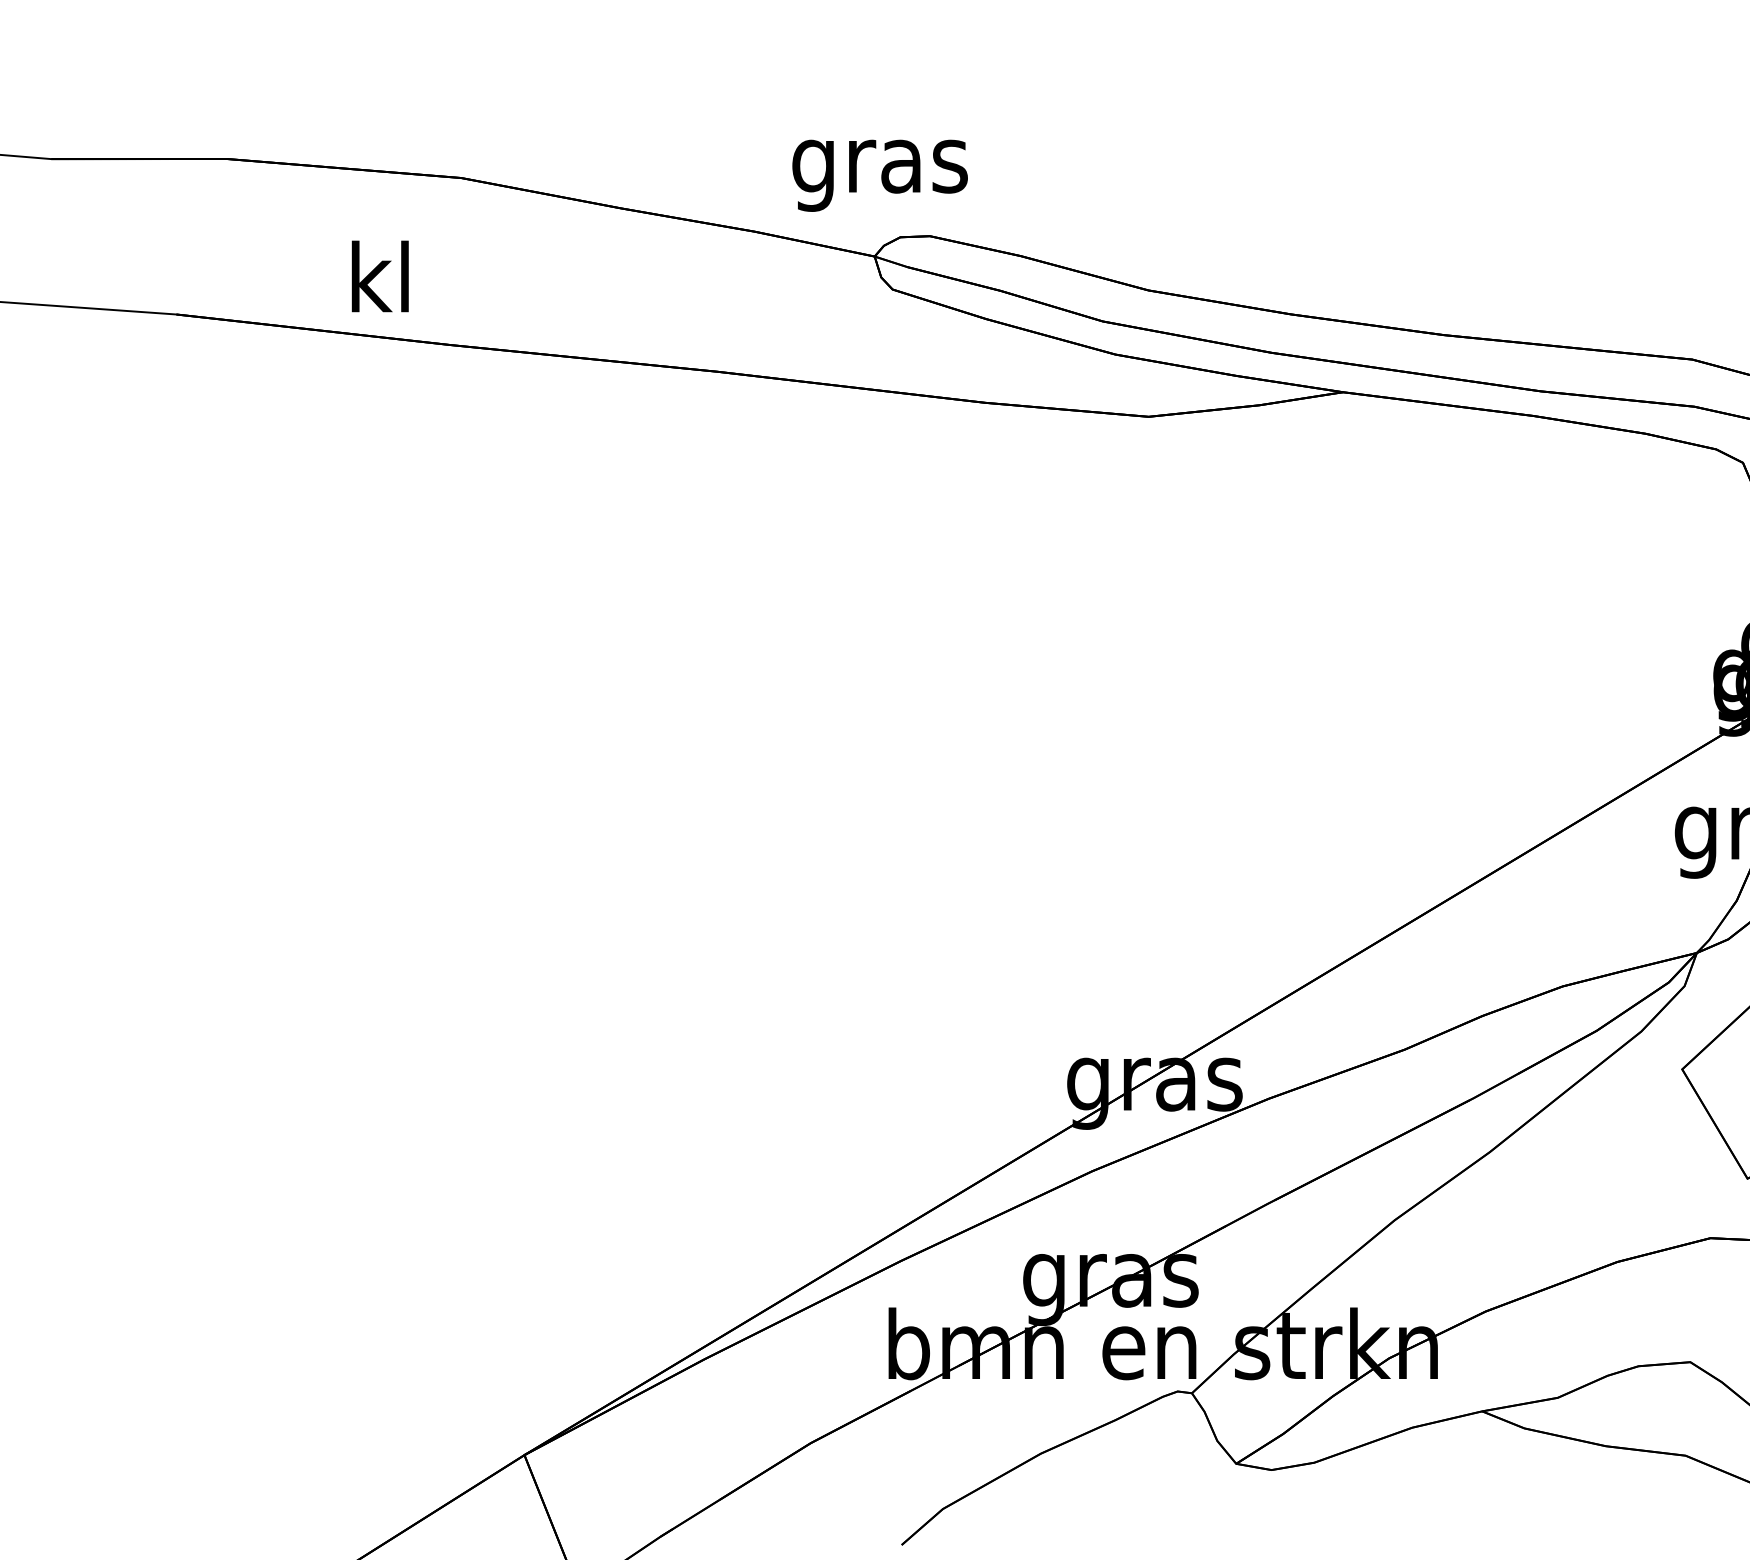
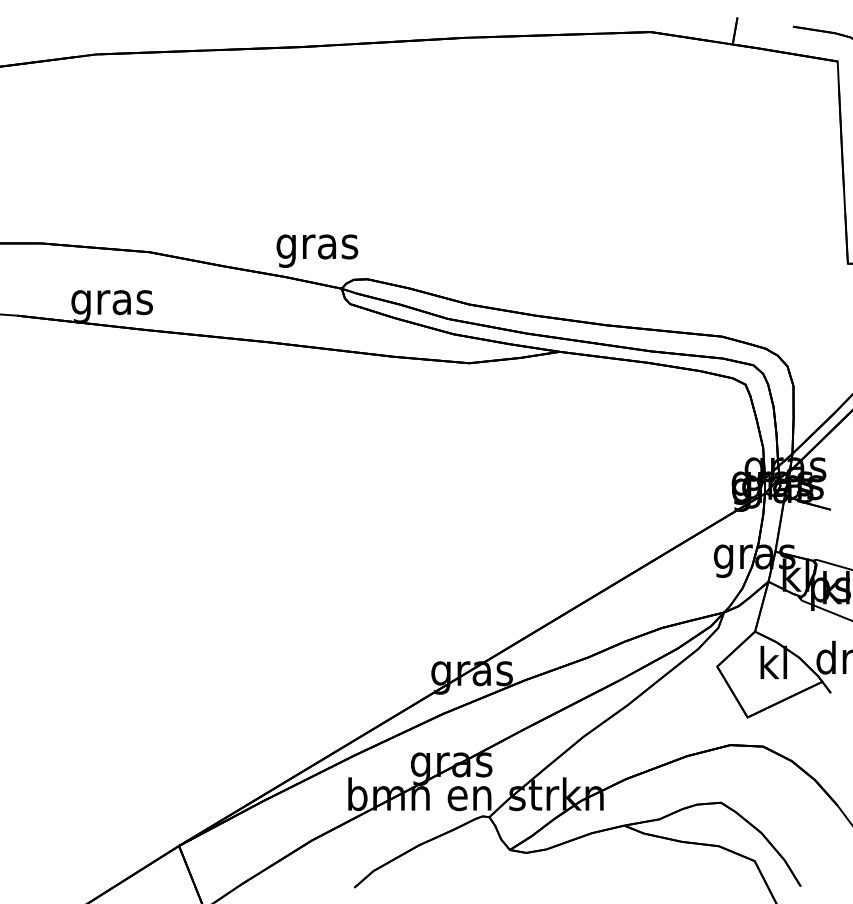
text: (880, 174) -> (317, 250), moved
text: (379, 286) -> (111, 302), kl -> gras

